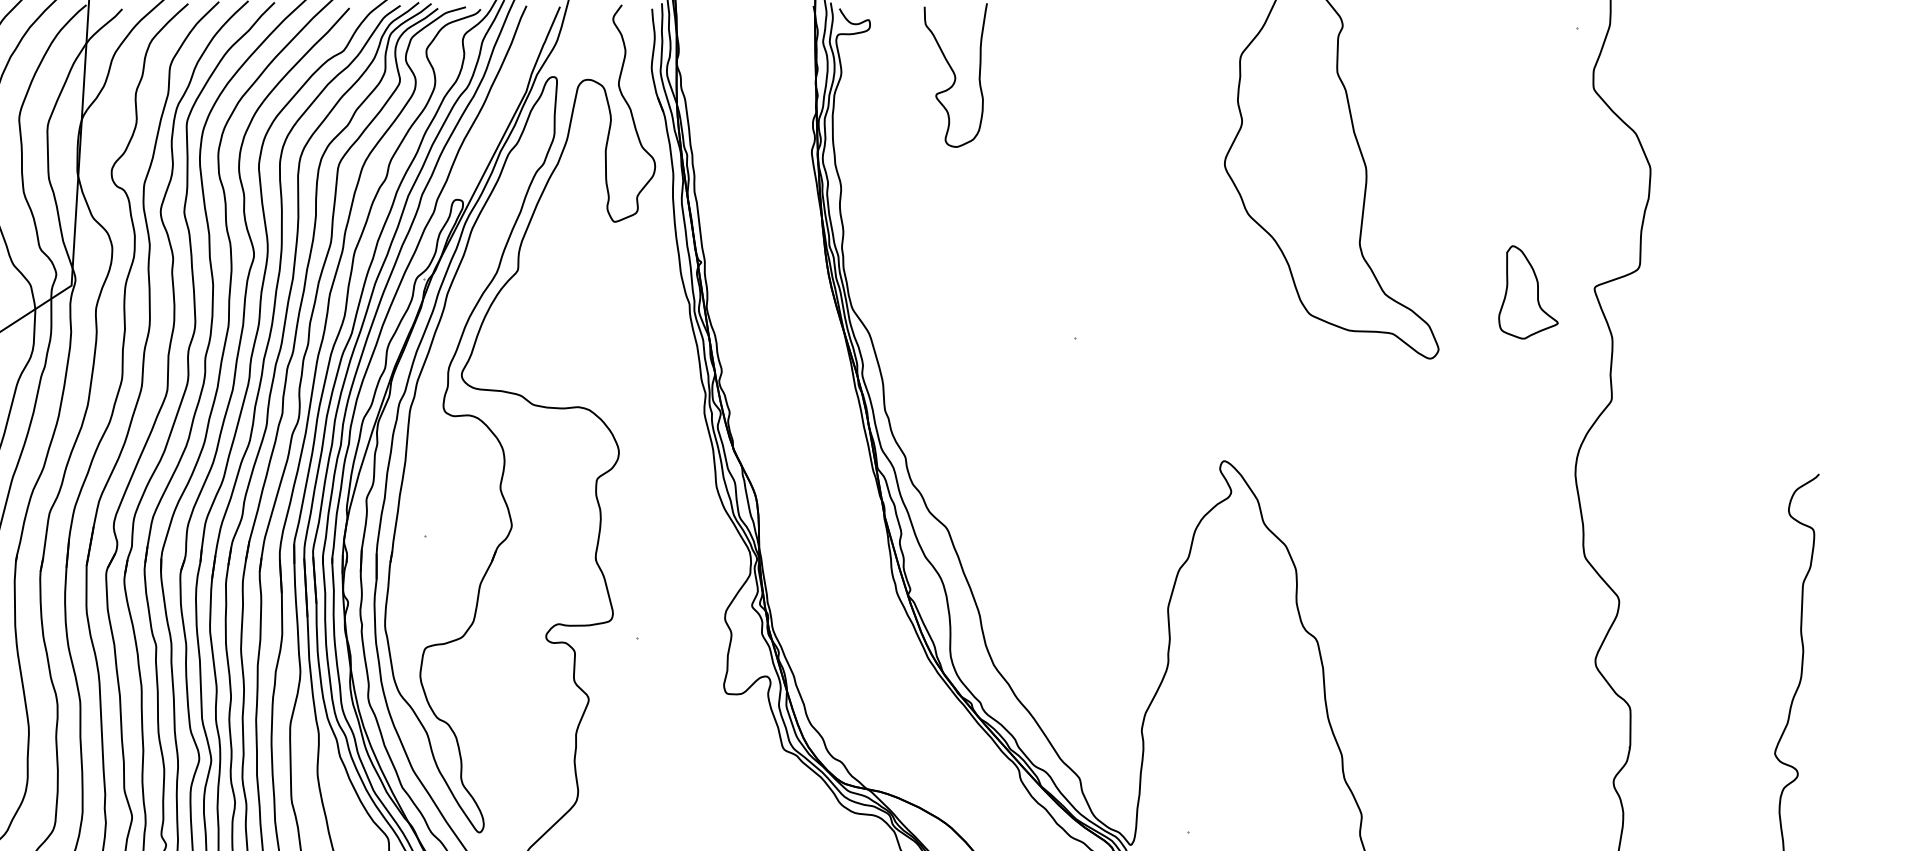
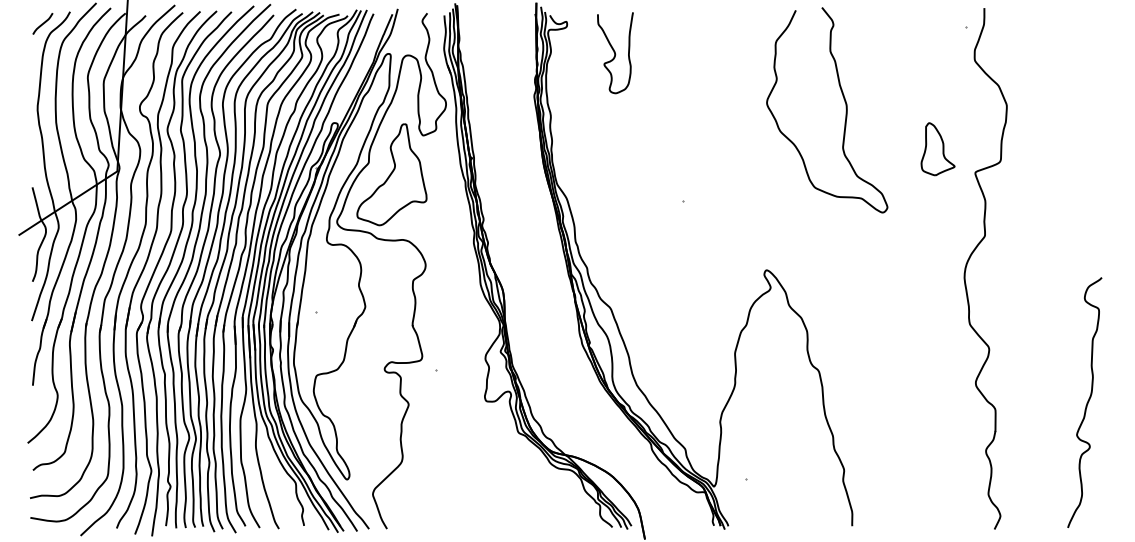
part: (558, 291) -> (391, 174), added
part: (1527, 292) -> (937, 149), moved

